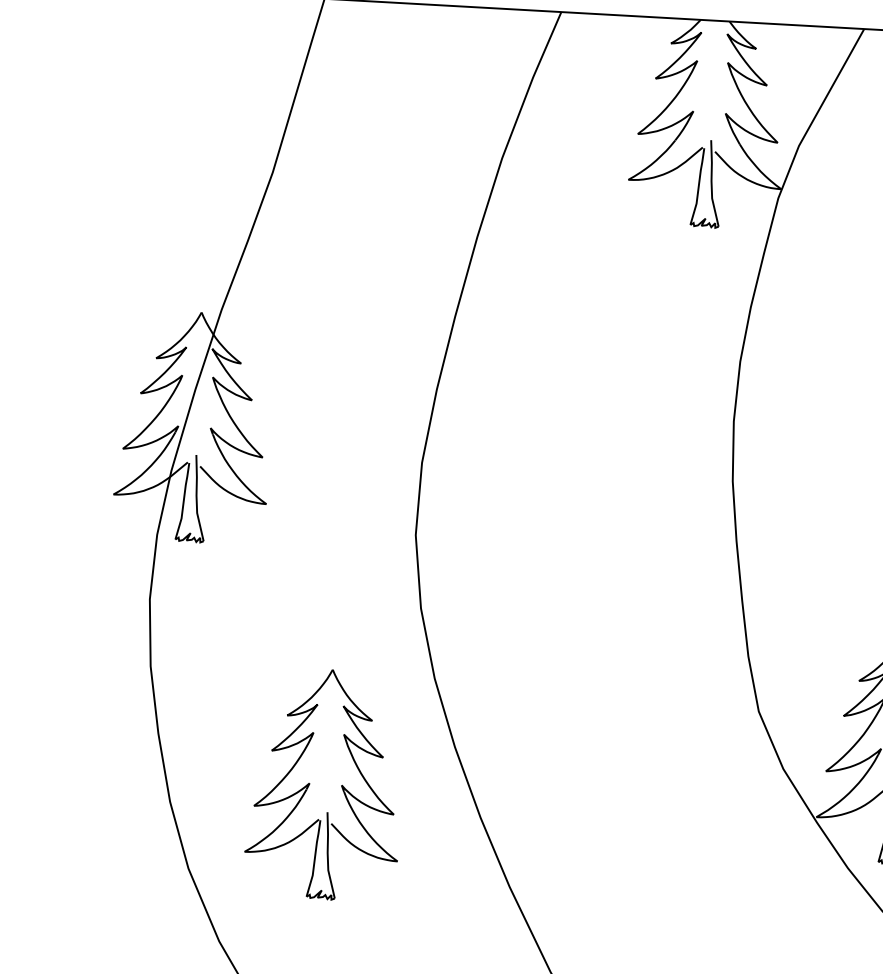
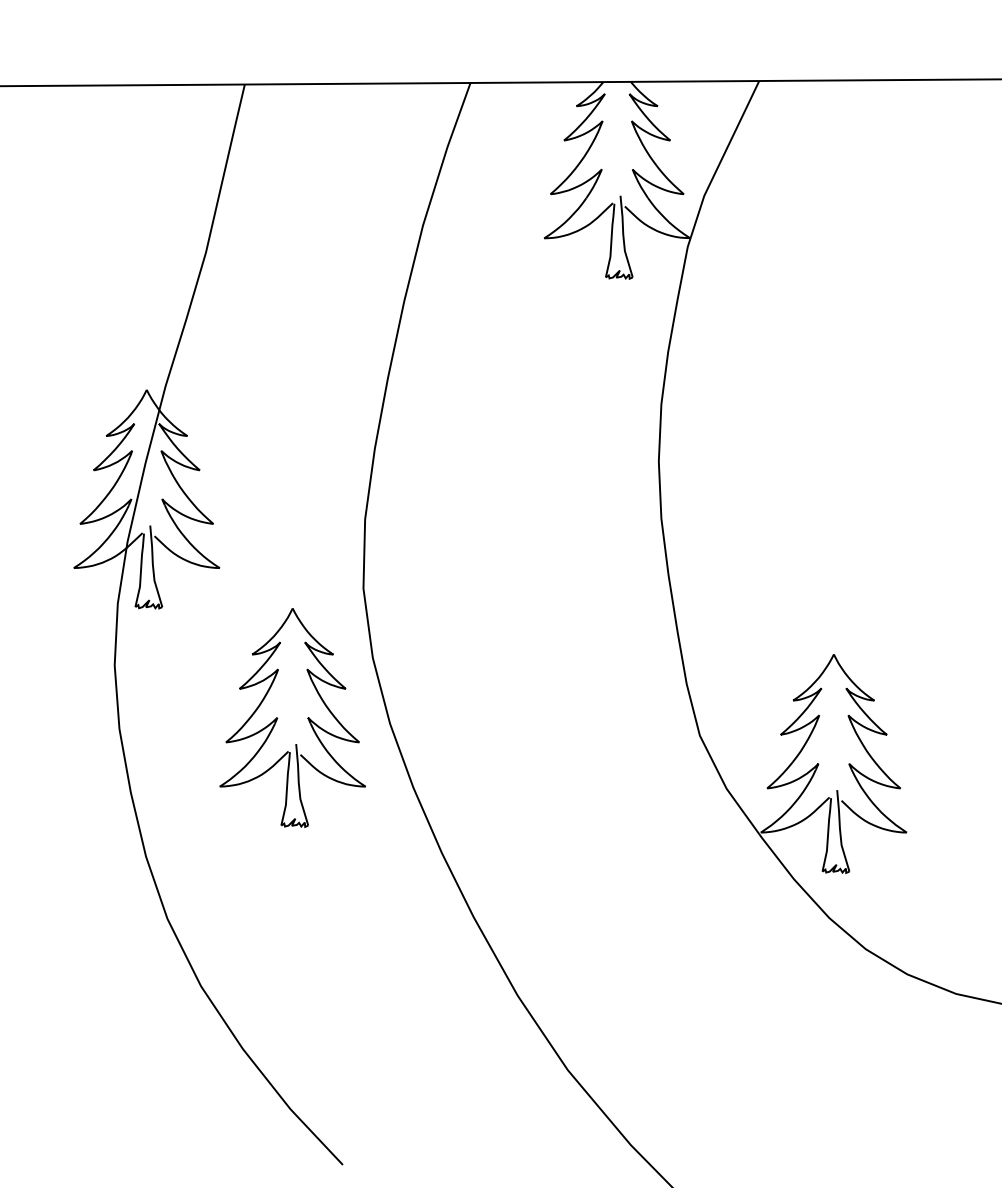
part: (310, 784) -> (278, 718), moved

